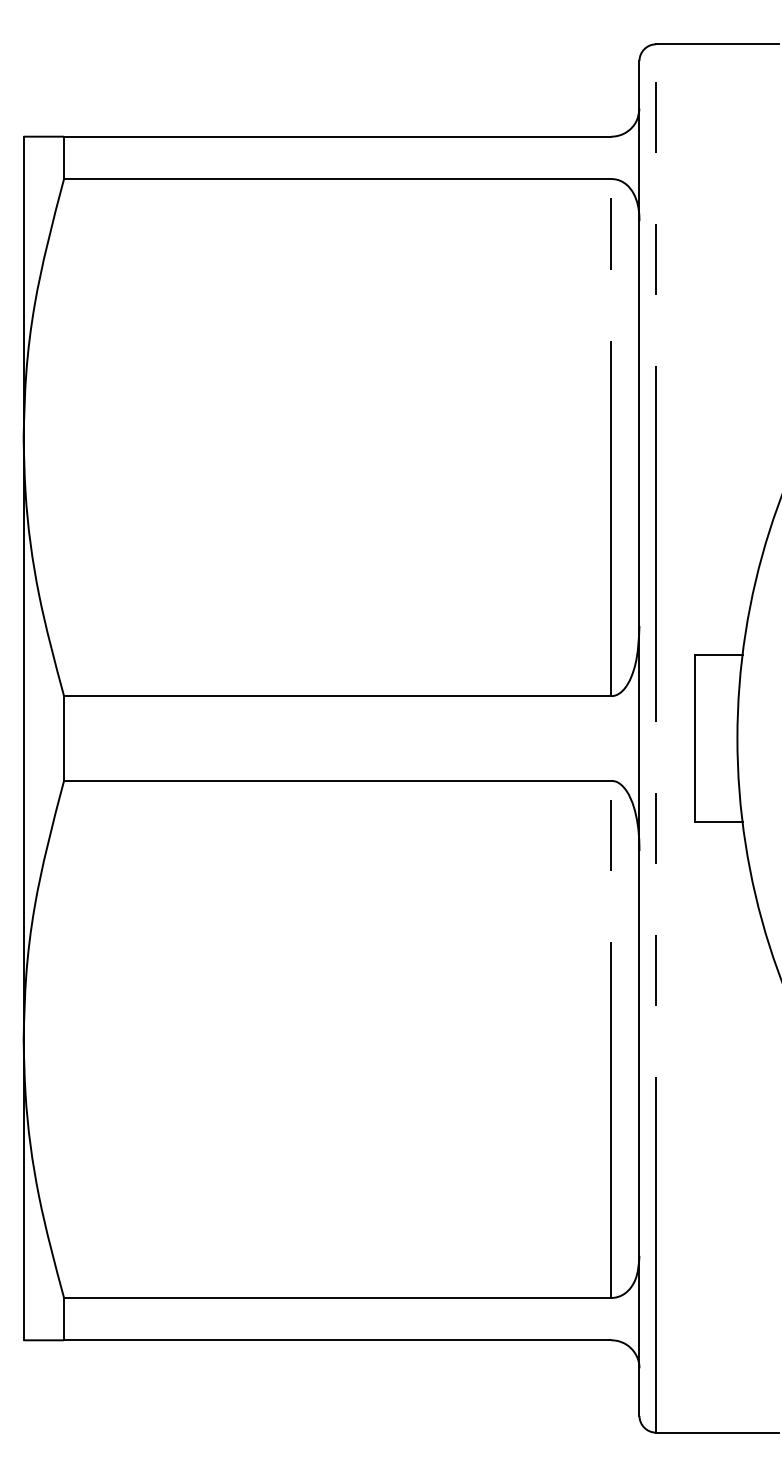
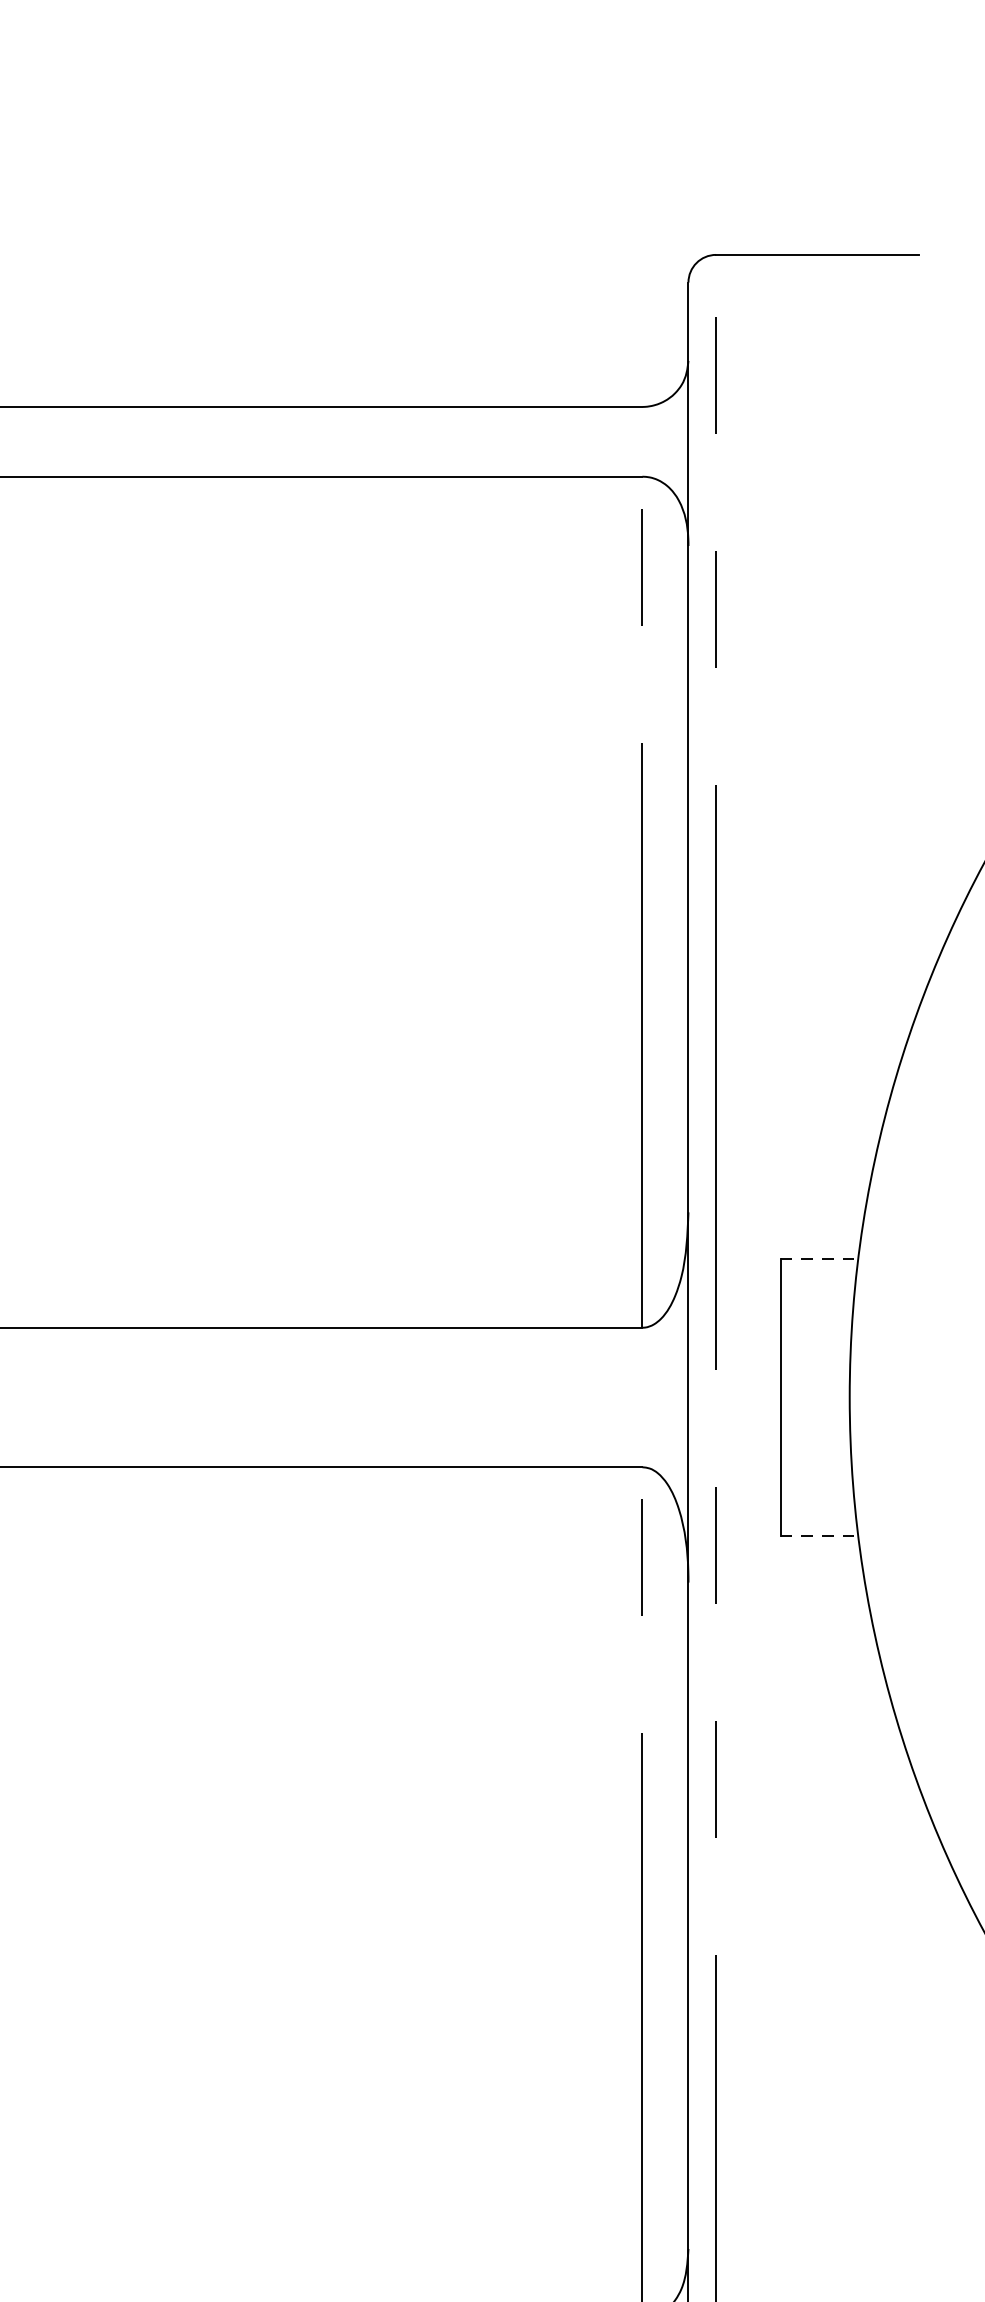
line: (719, 654) -> (820, 1259), solid -> dashed
line: (719, 822) -> (820, 1535), solid -> dashed

